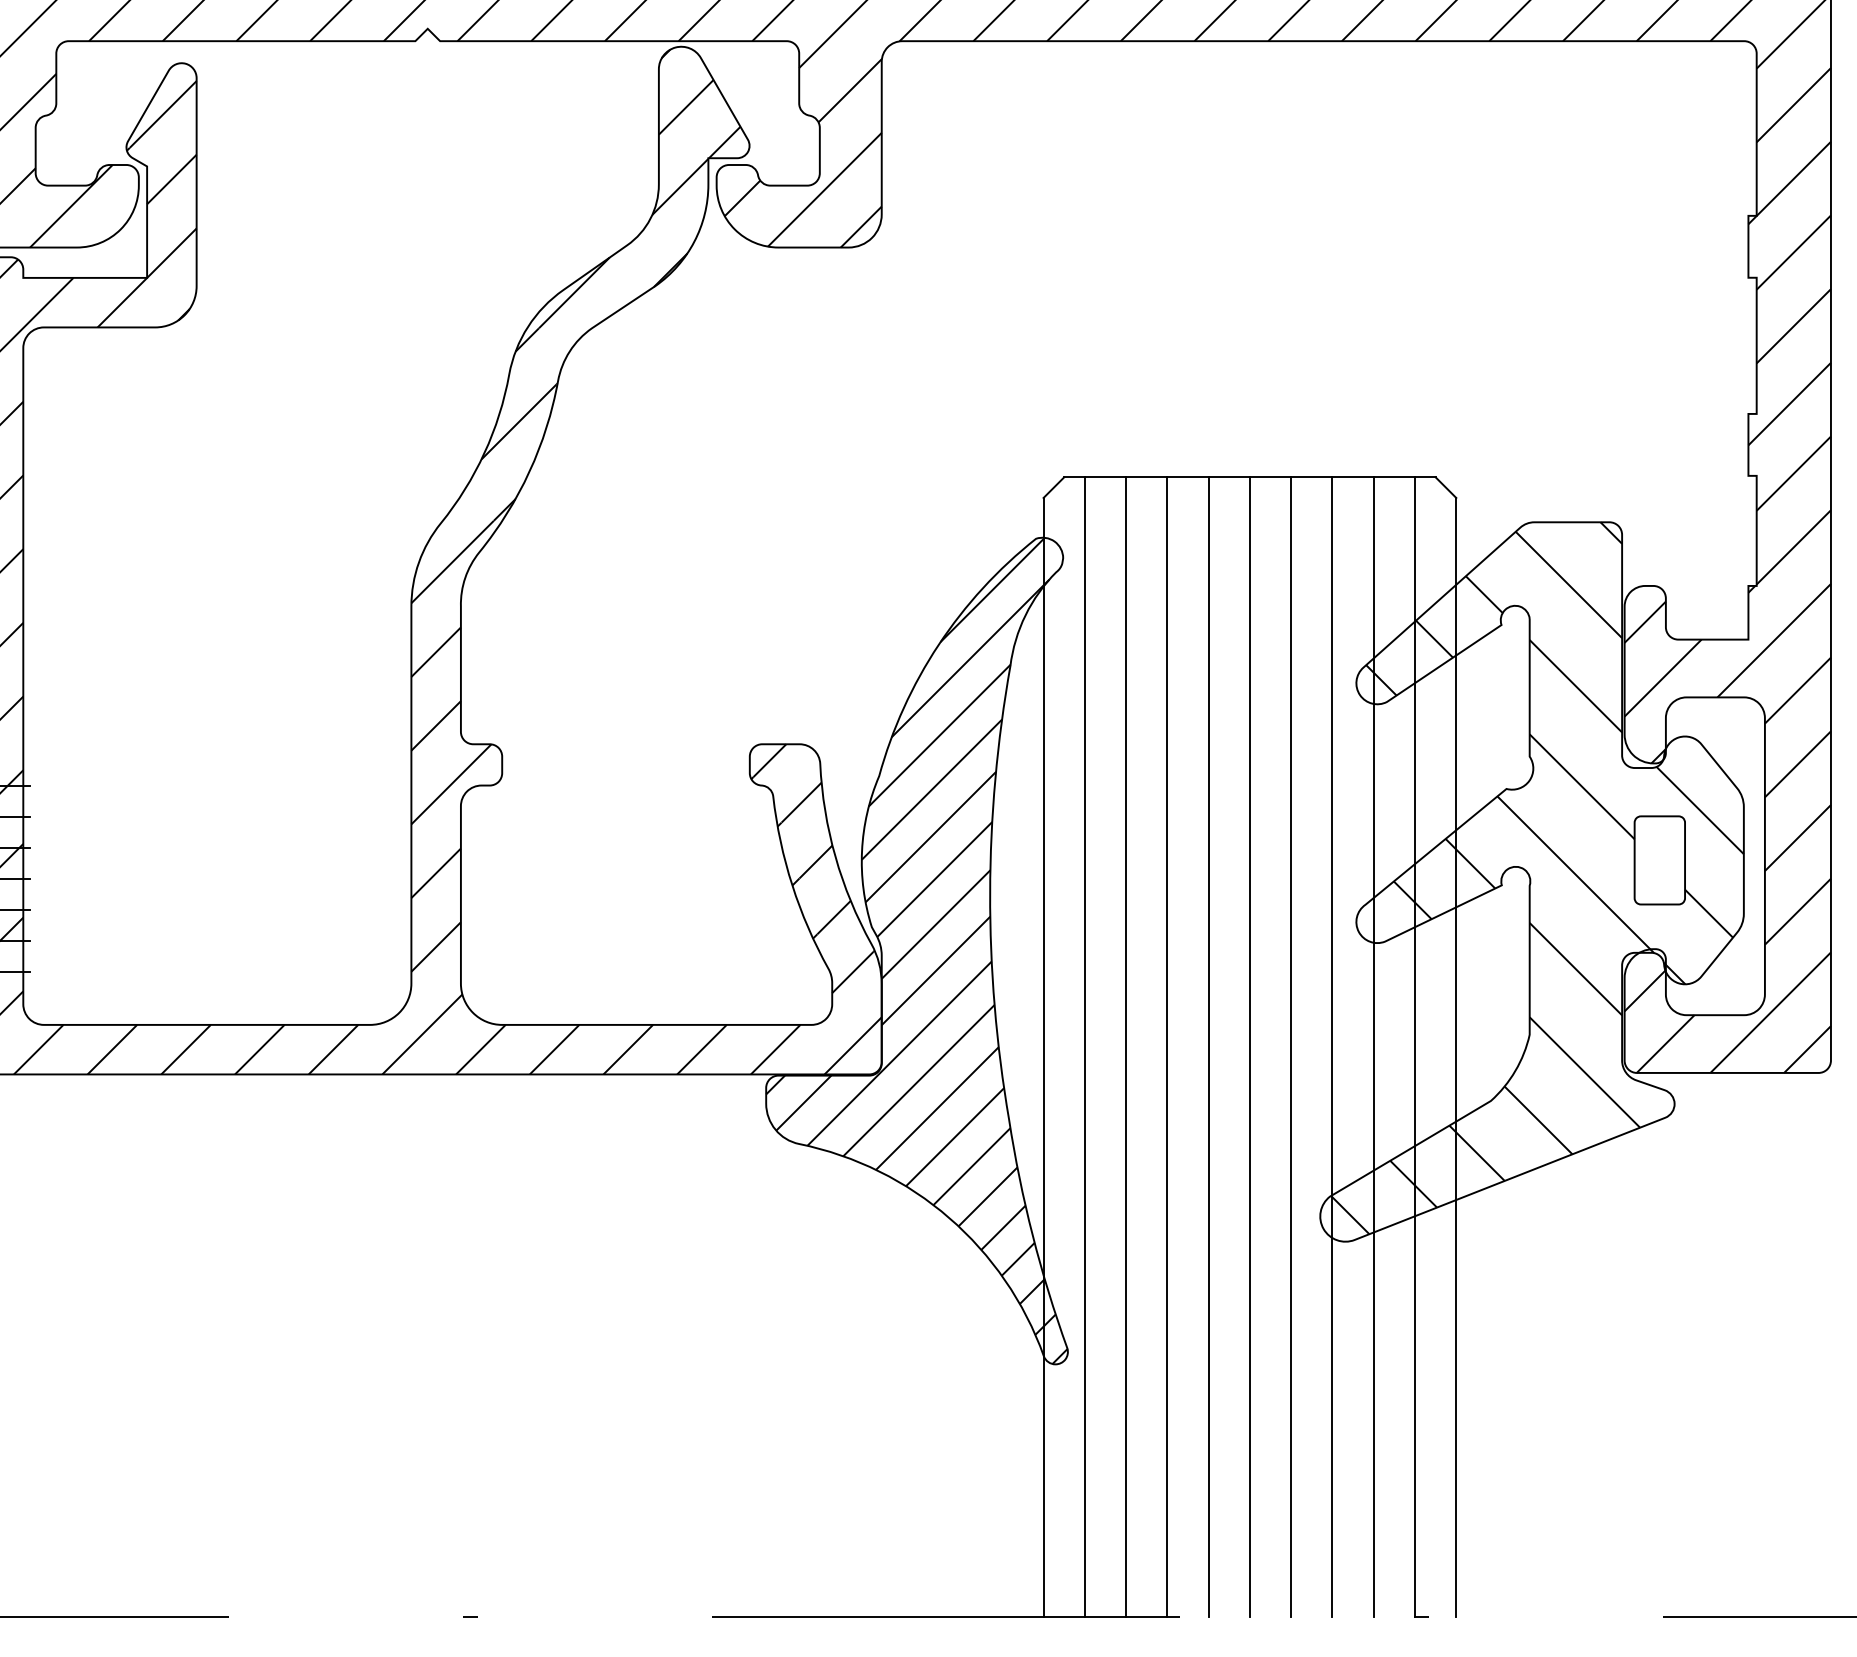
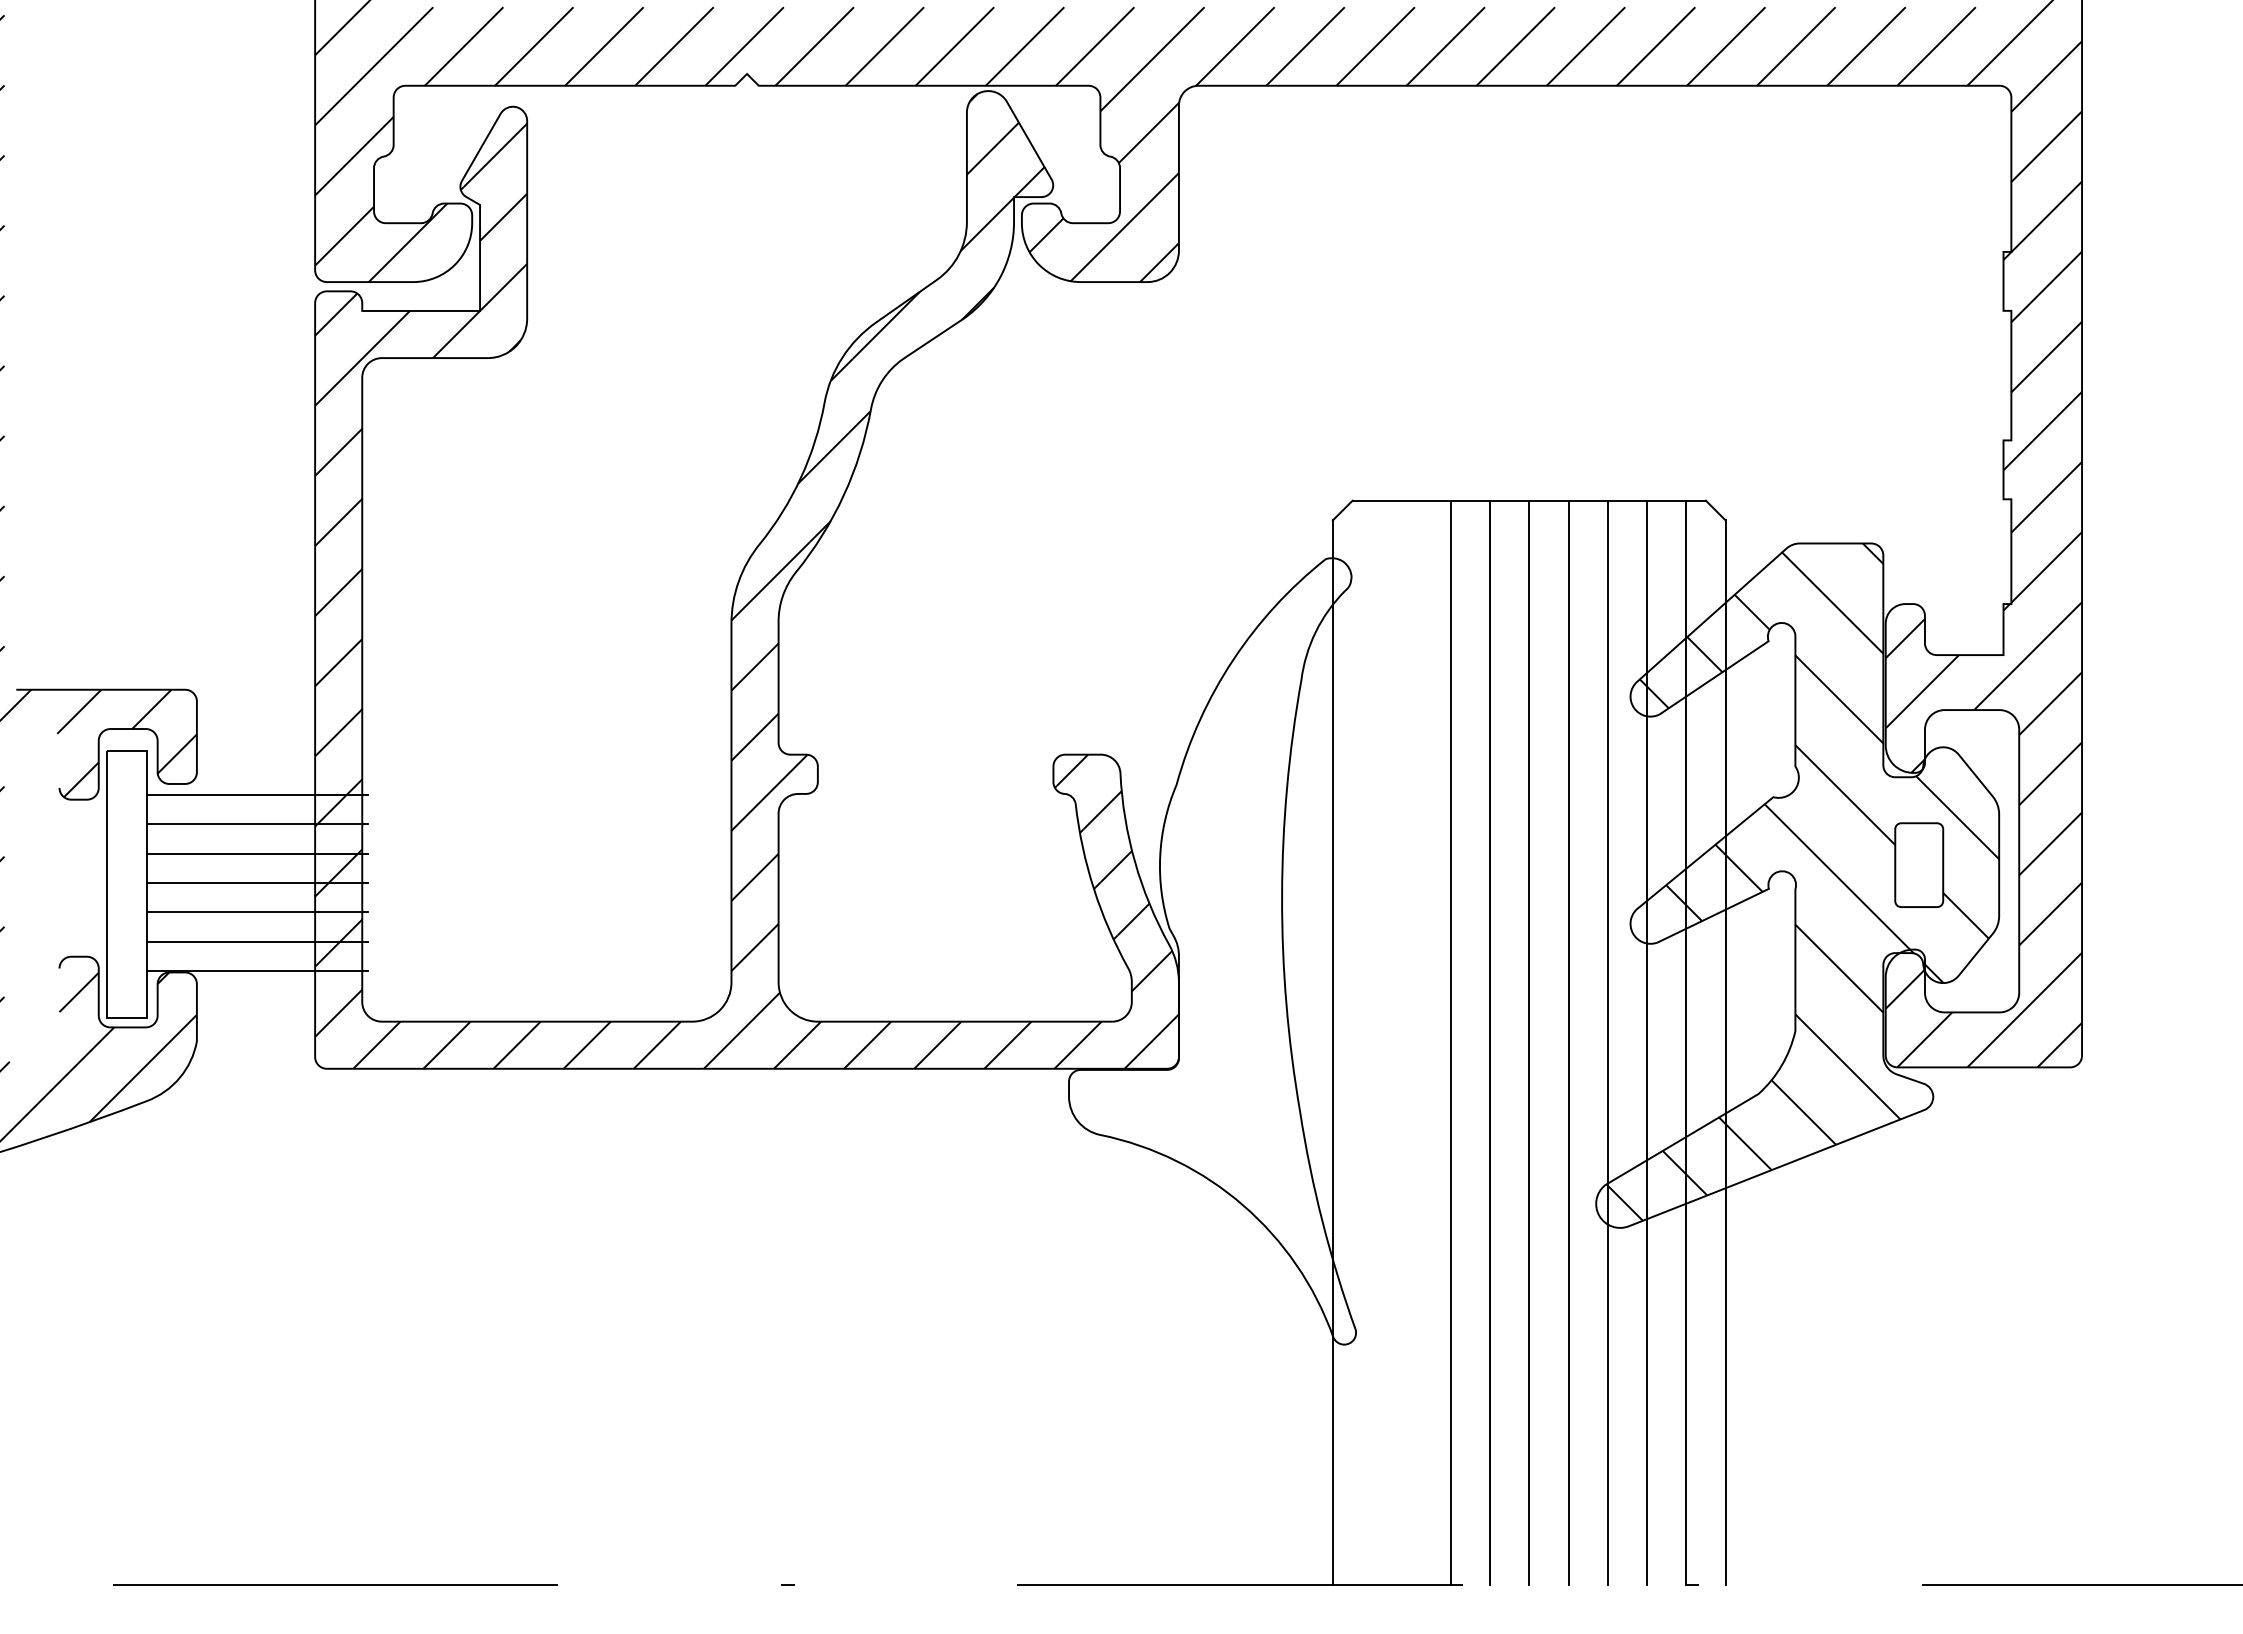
hatch: (917, 951) -> (1212, 951), removed
line: (1085, 1046) -> (1372, 1042), removed
line: (1126, 1046) -> (1411, 1042), removed

